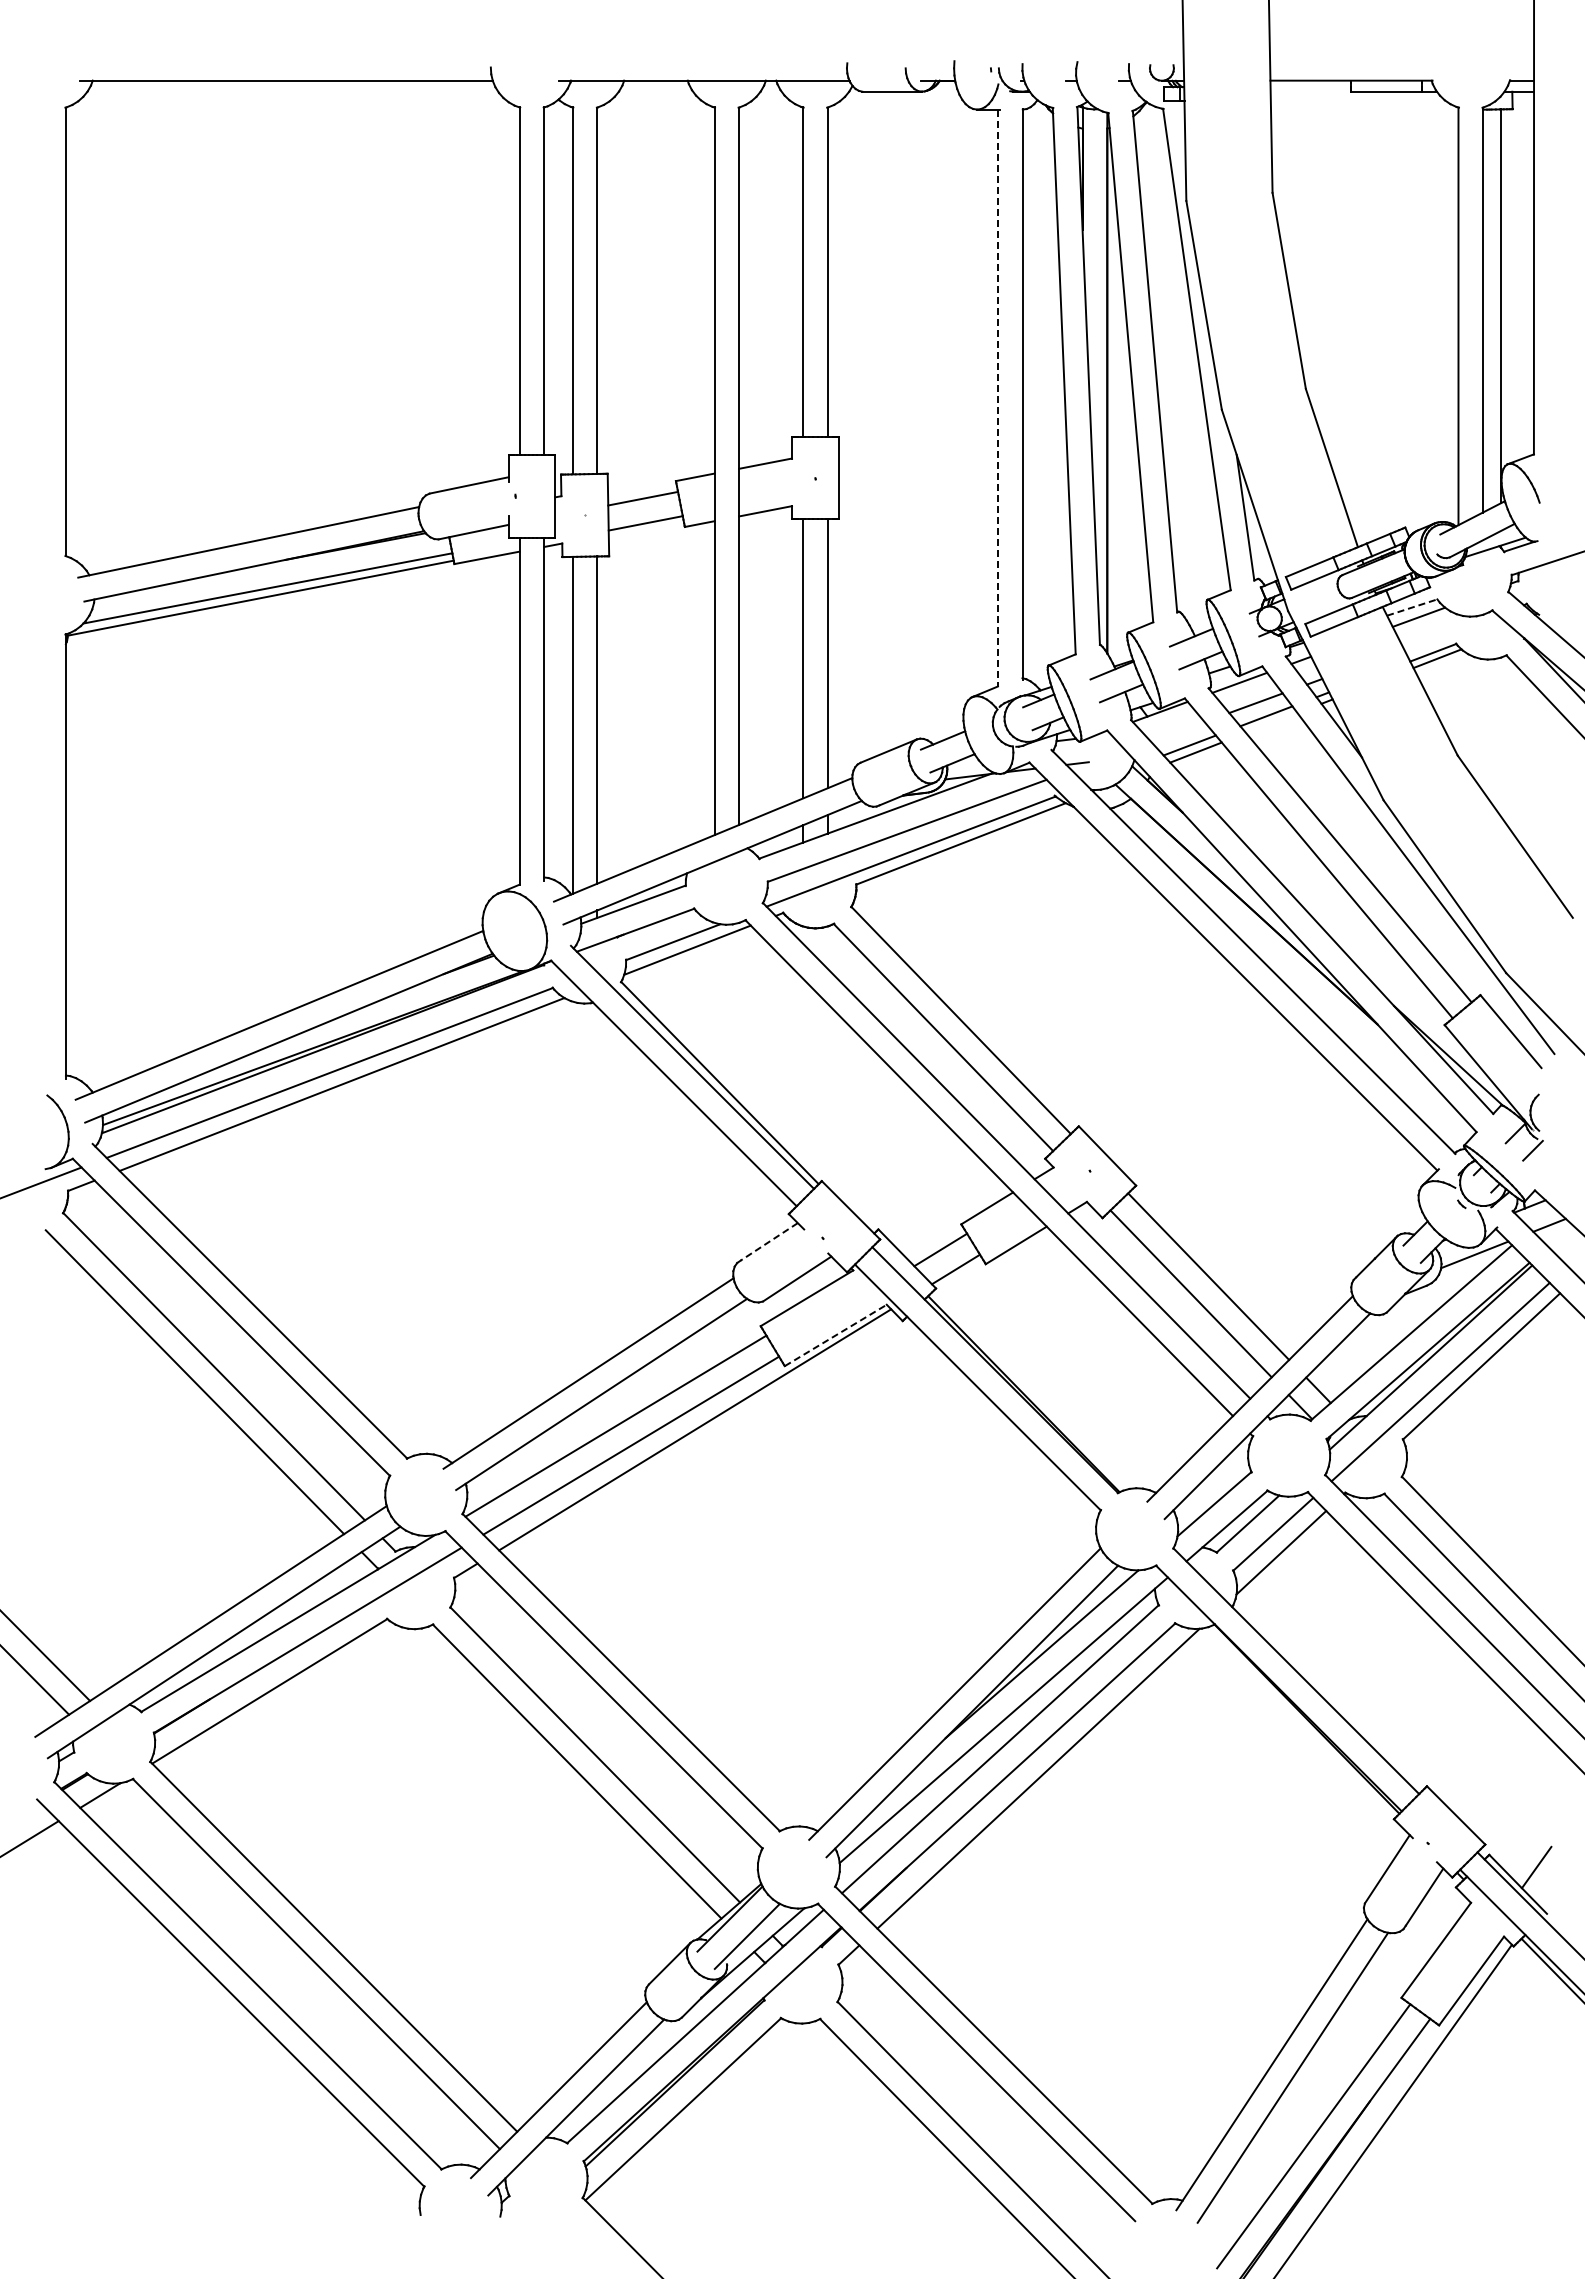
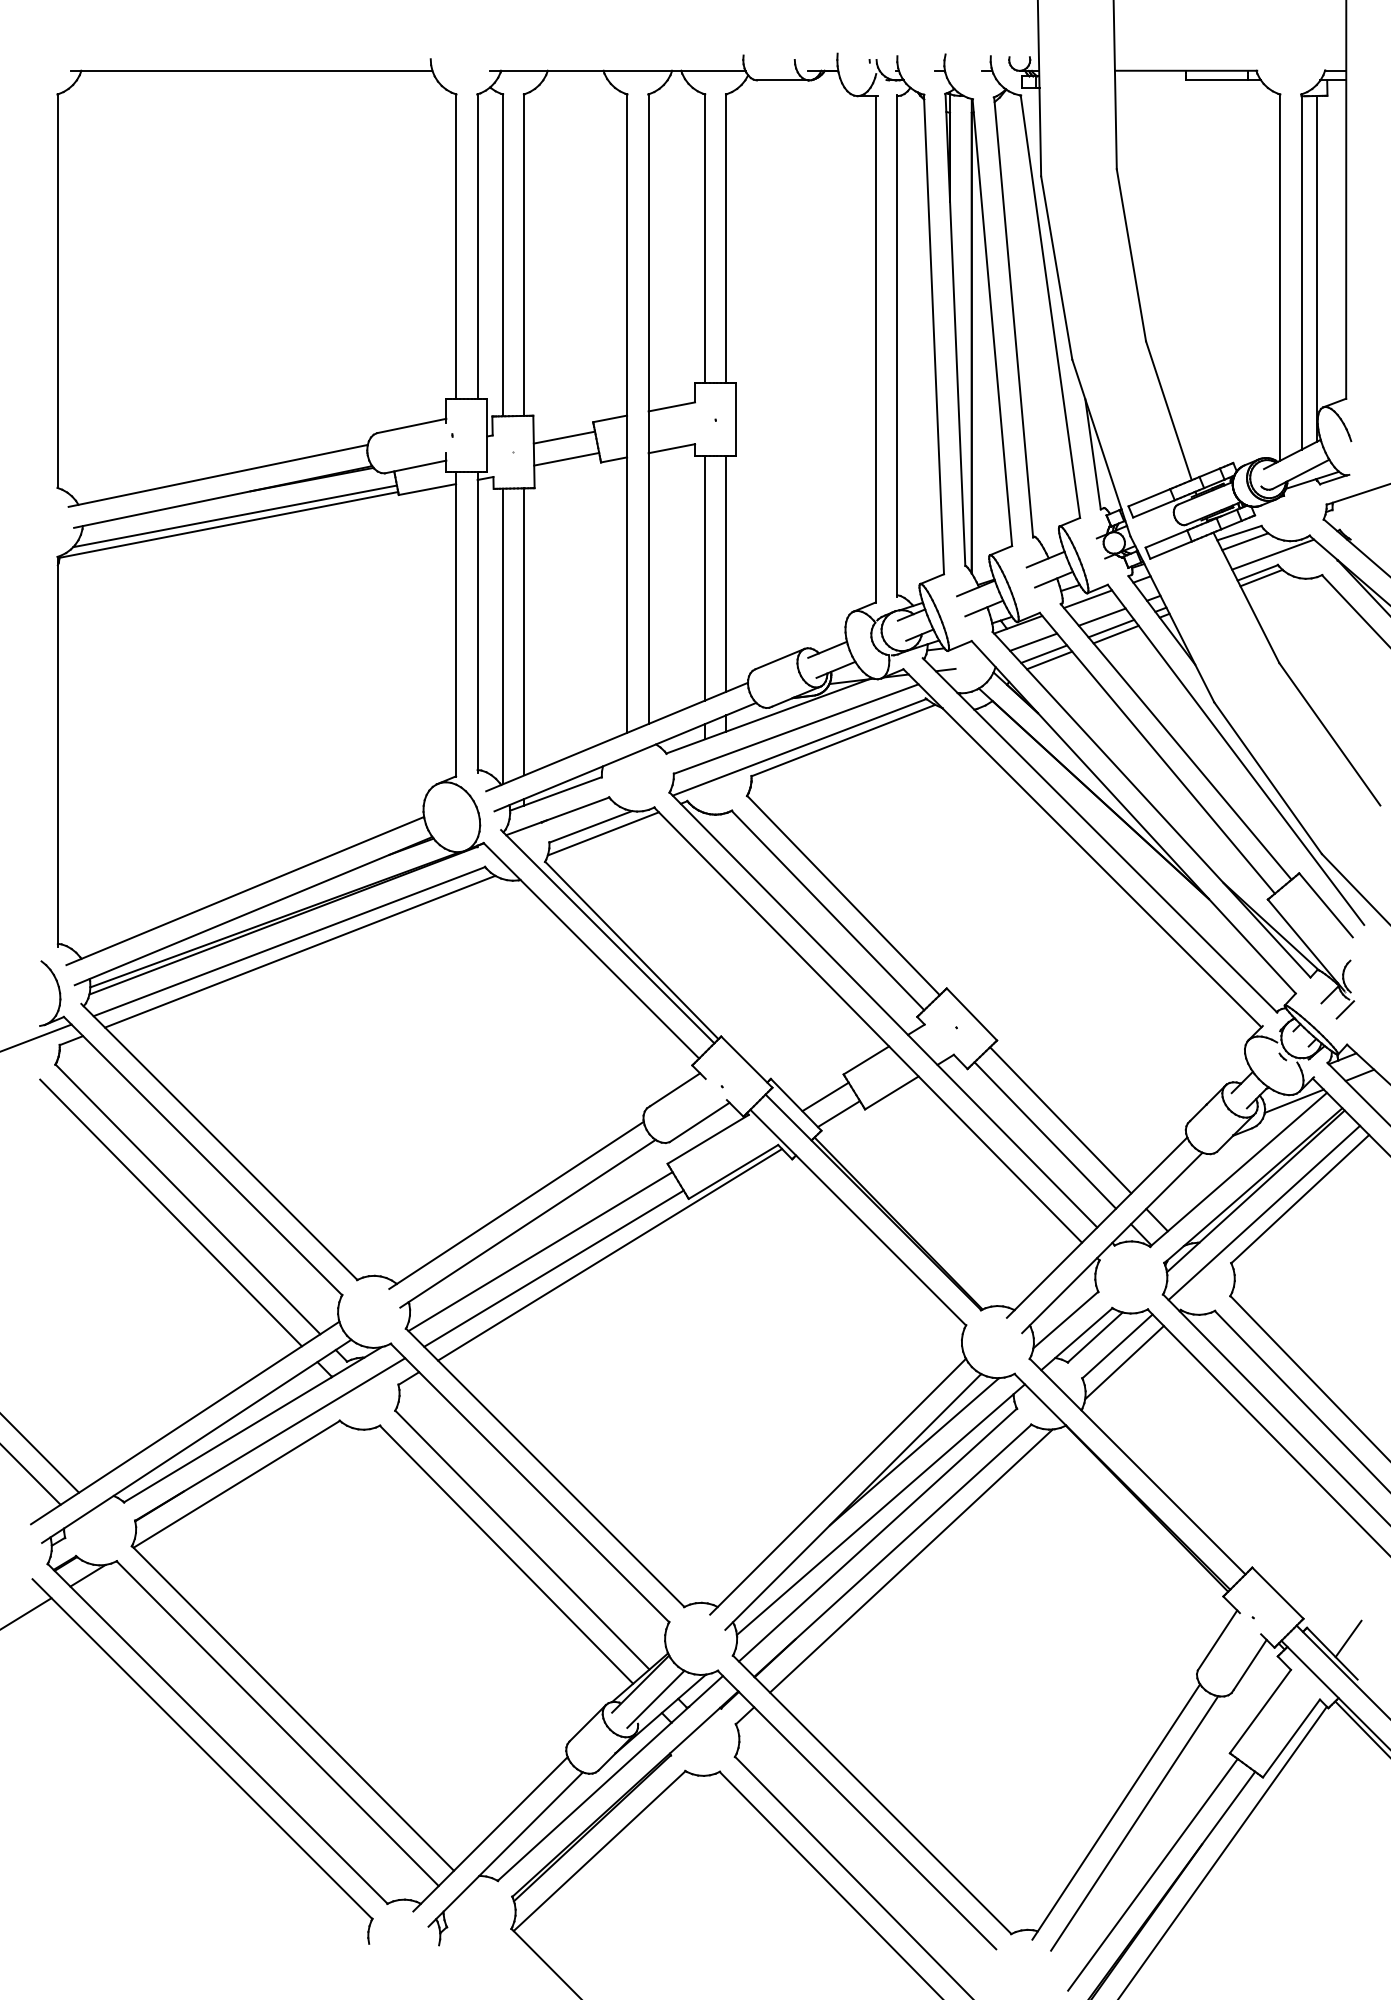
line: (997, 398) -> (875, 349), dashed -> solid
line: (1412, 607) -> (1239, 533), dashed -> solid
line: (1450, 631) -> (1272, 554), added
line: (1271, 723) -> (1115, 634), added
line: (1177, 731) -> (1033, 641), added
line: (768, 1242) -> (674, 1090), dashed -> solid
line: (835, 1335) -> (733, 1172), dashed -> solid

